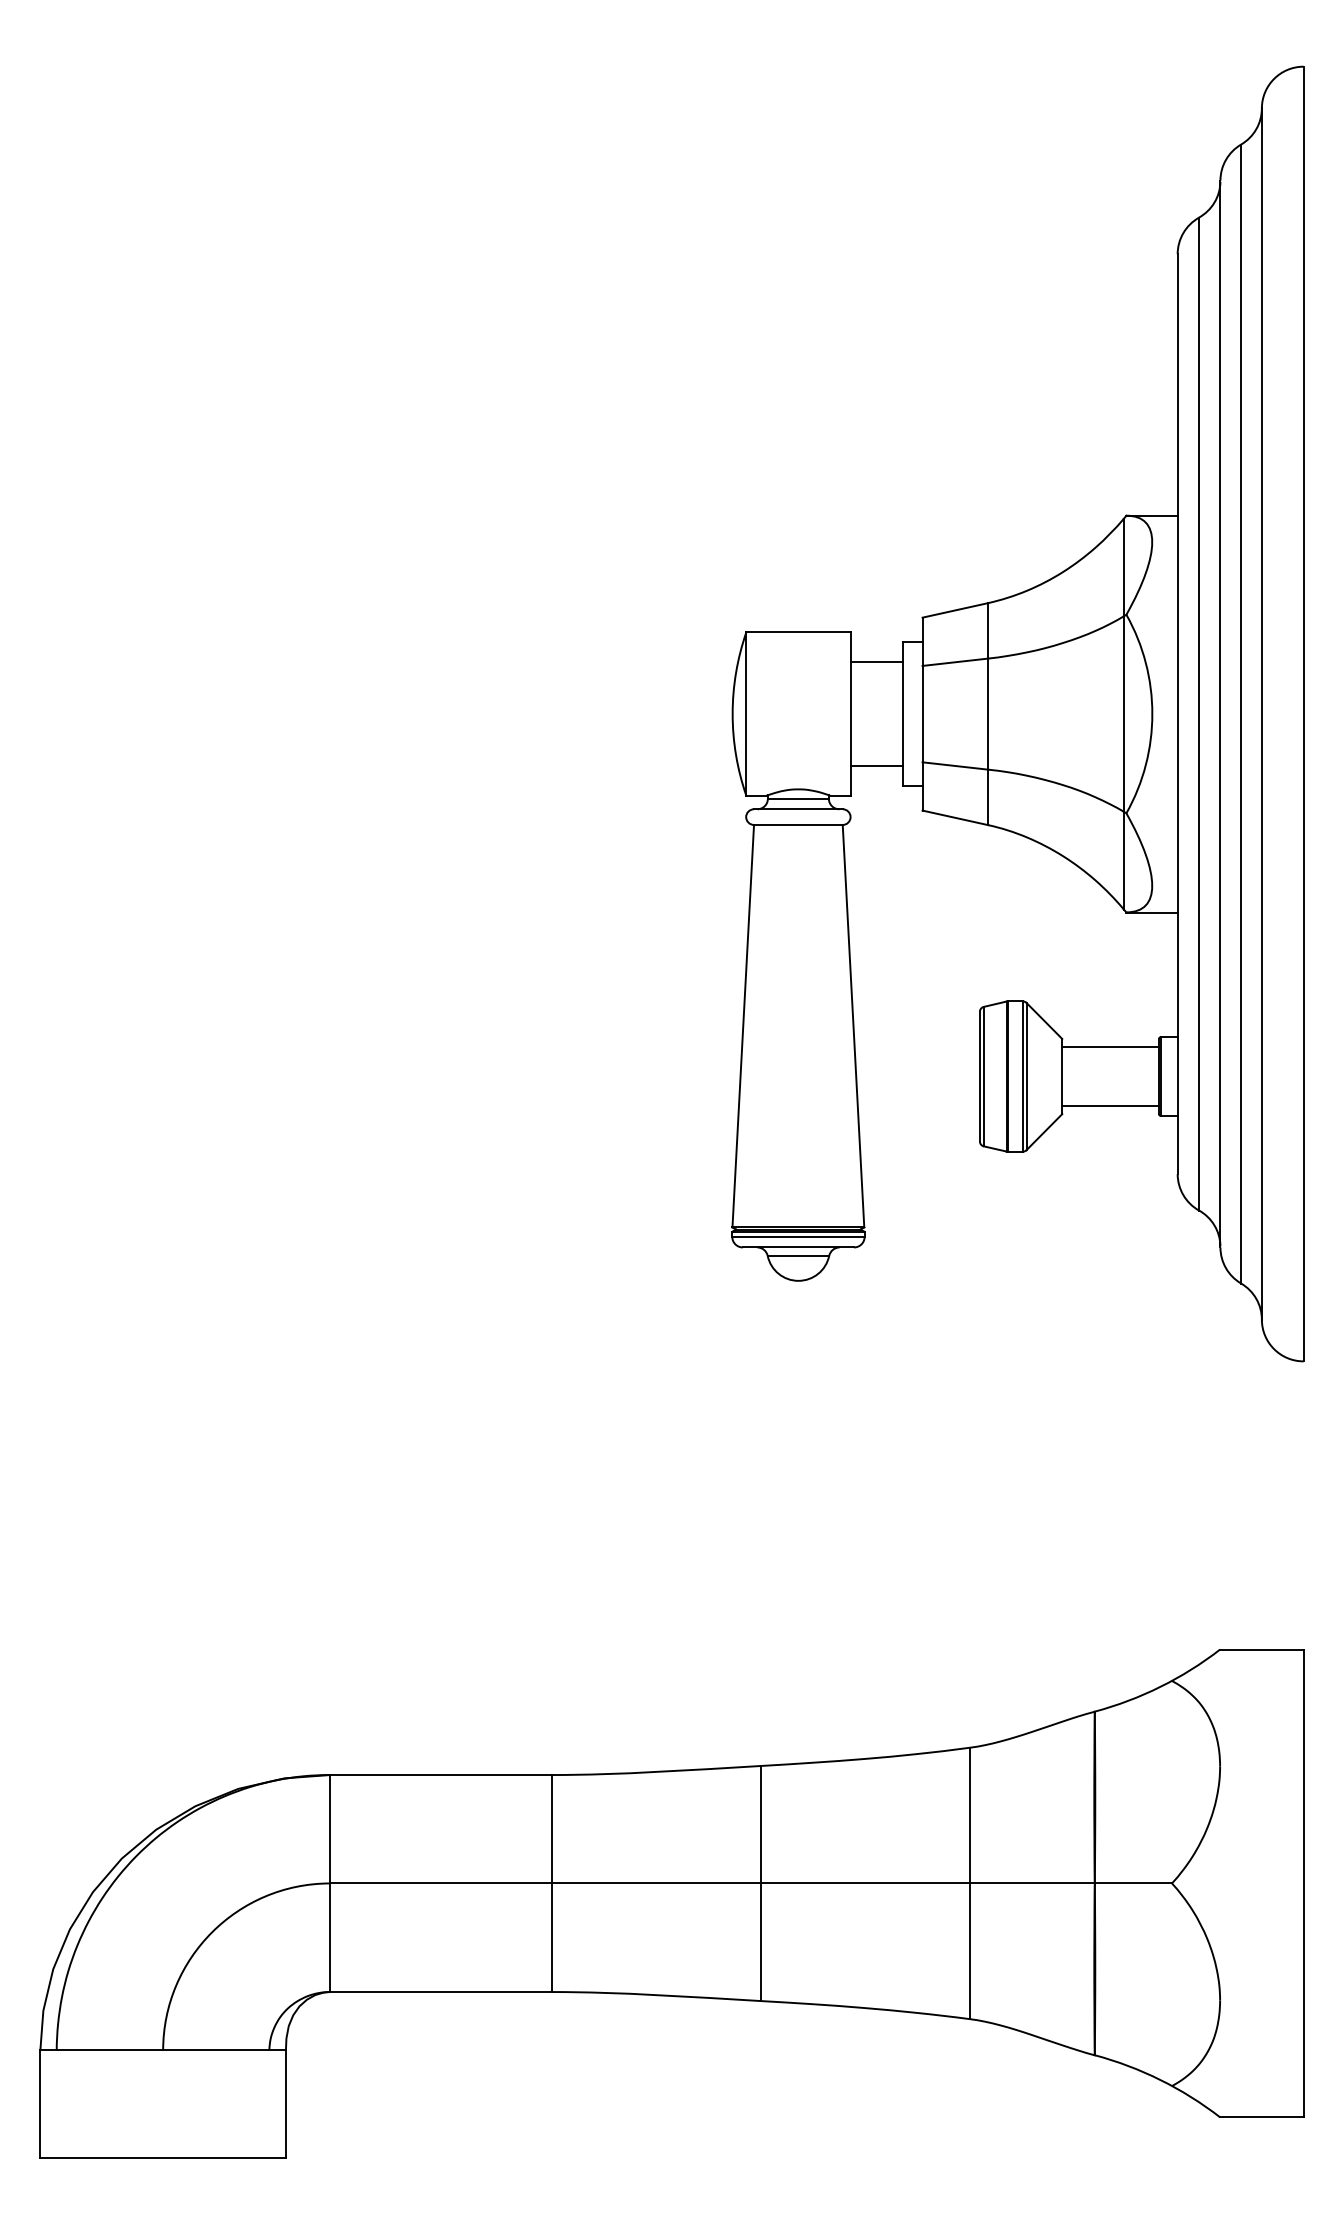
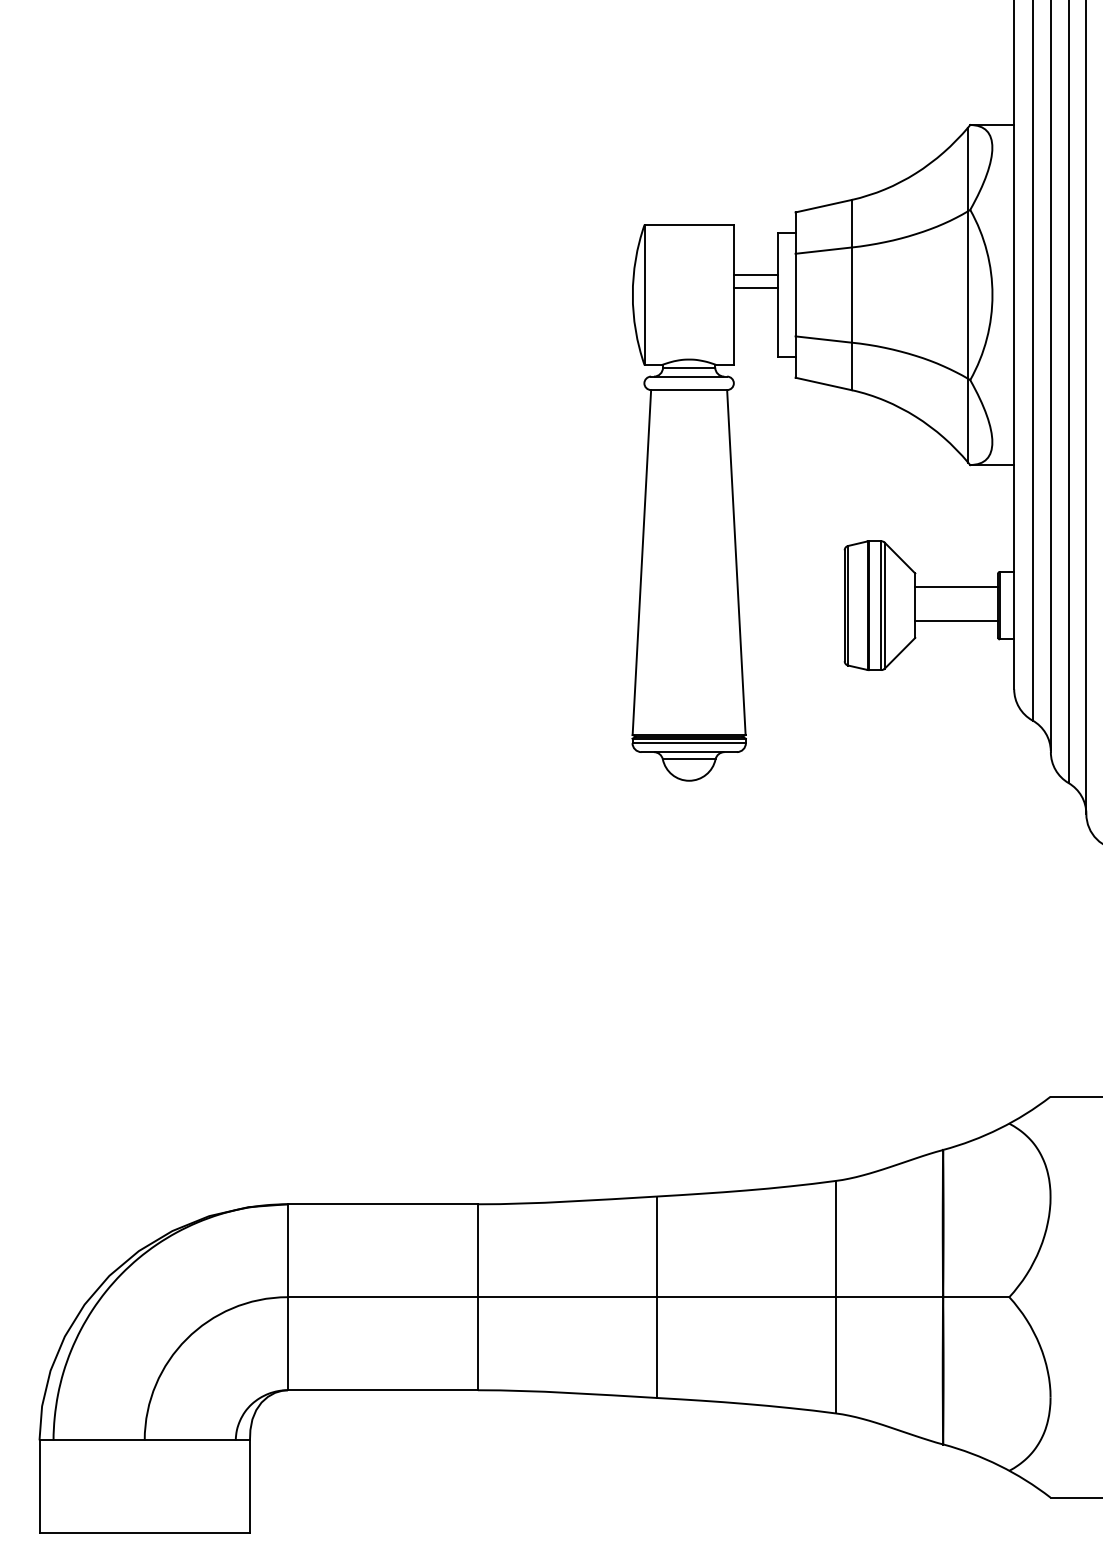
line: (876, 661) -> (756, 287), moved
line: (876, 766) -> (756, 274), moved
line: (1110, 1046) -> (956, 620), moved
line: (1110, 1106) -> (956, 587), moved

